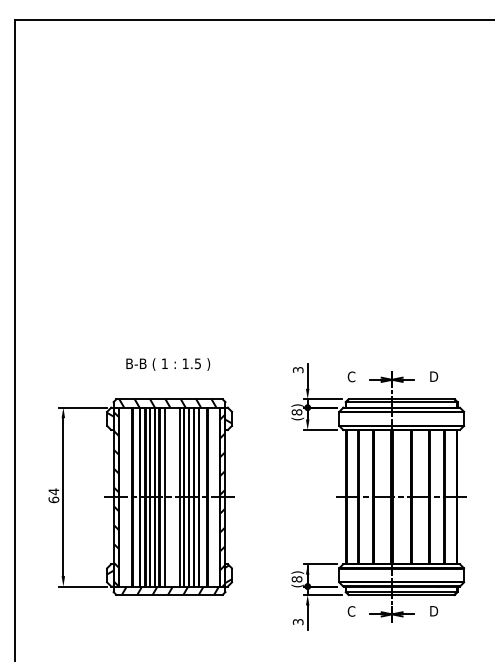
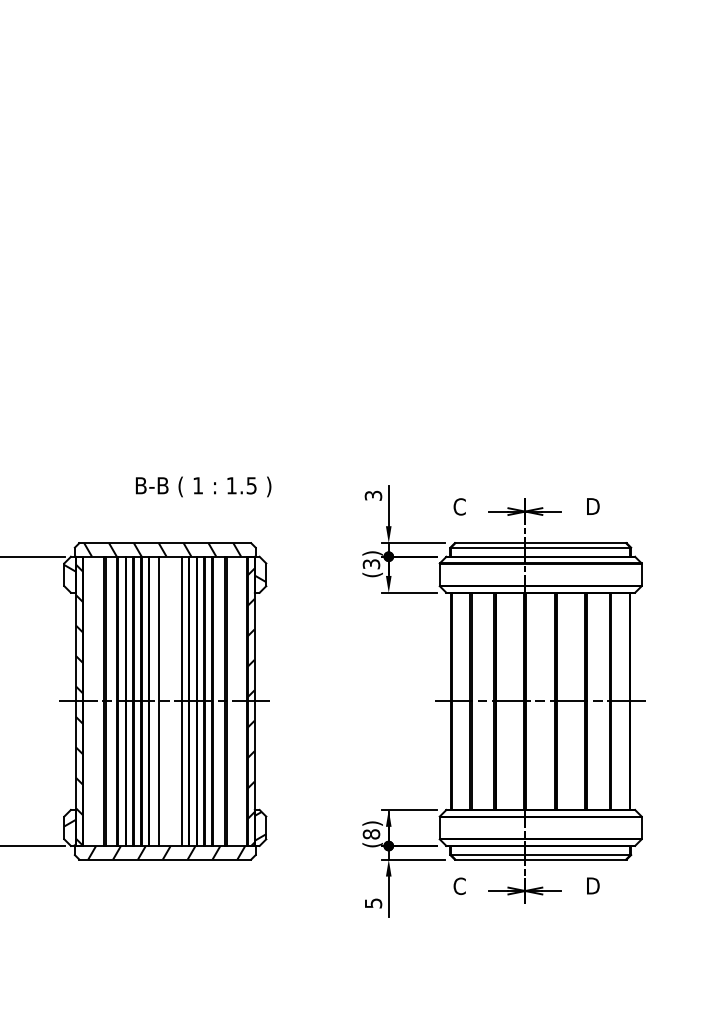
text: (168, 364) -> (204, 486), moved
text: (296, 412) -> (370, 564), (8) -> (3)
text: (297, 621) -> (372, 902), 3 -> 5

